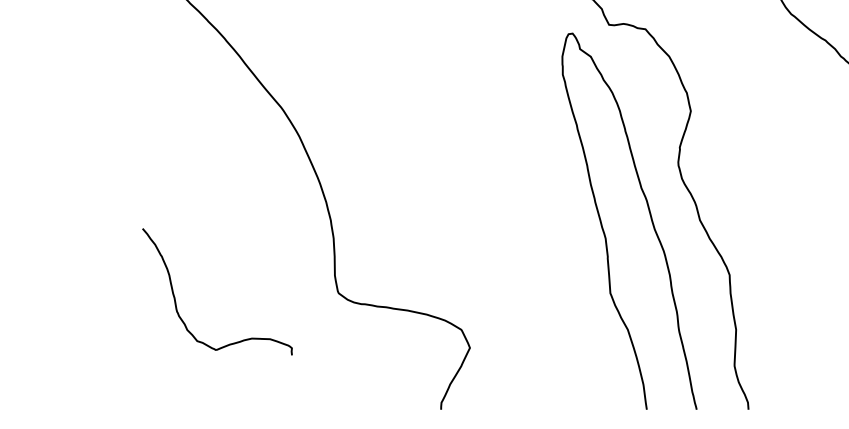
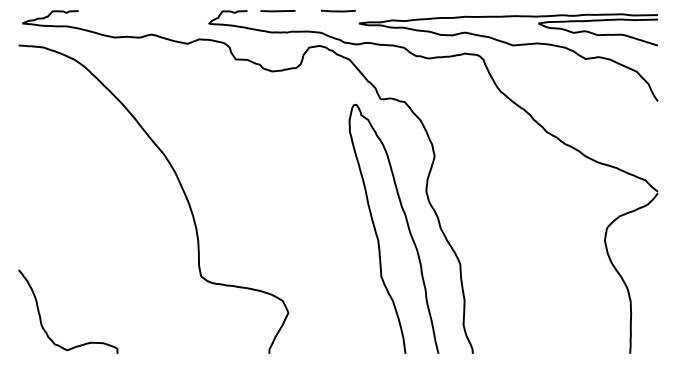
curve: (177, 301) -> (41, 318), moved

